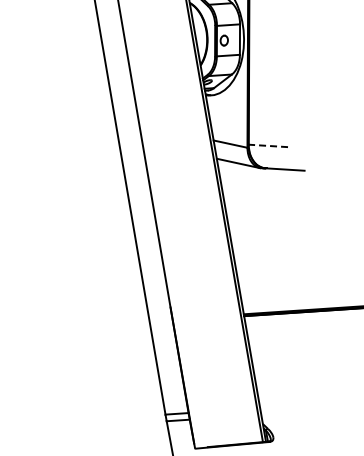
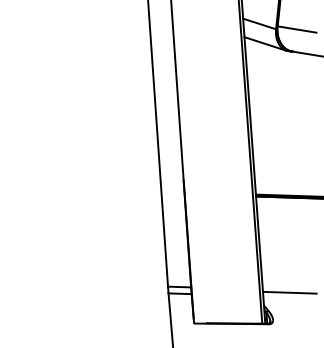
line: (268, 145) -> (297, 29), dashed -> solid
line: (287, 408) -> (290, 292), added

